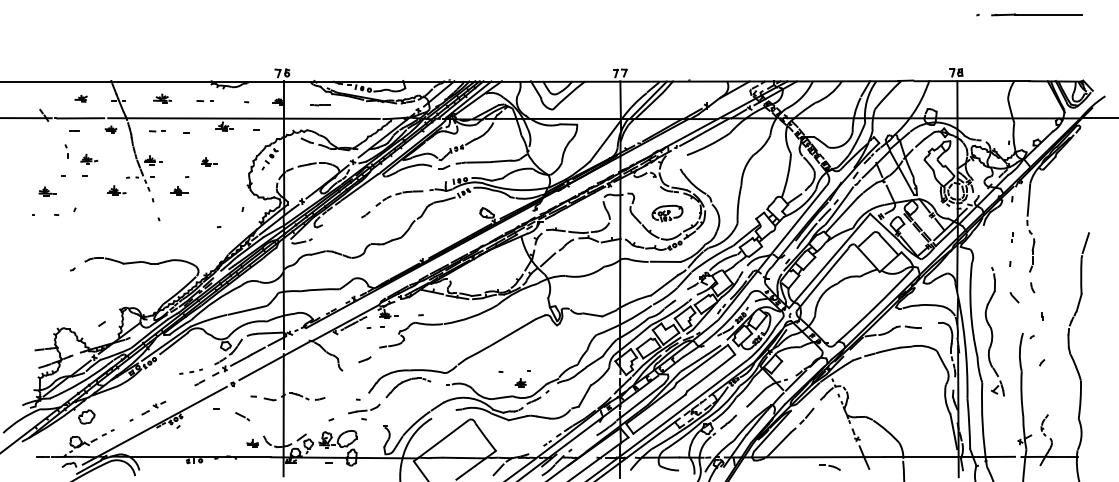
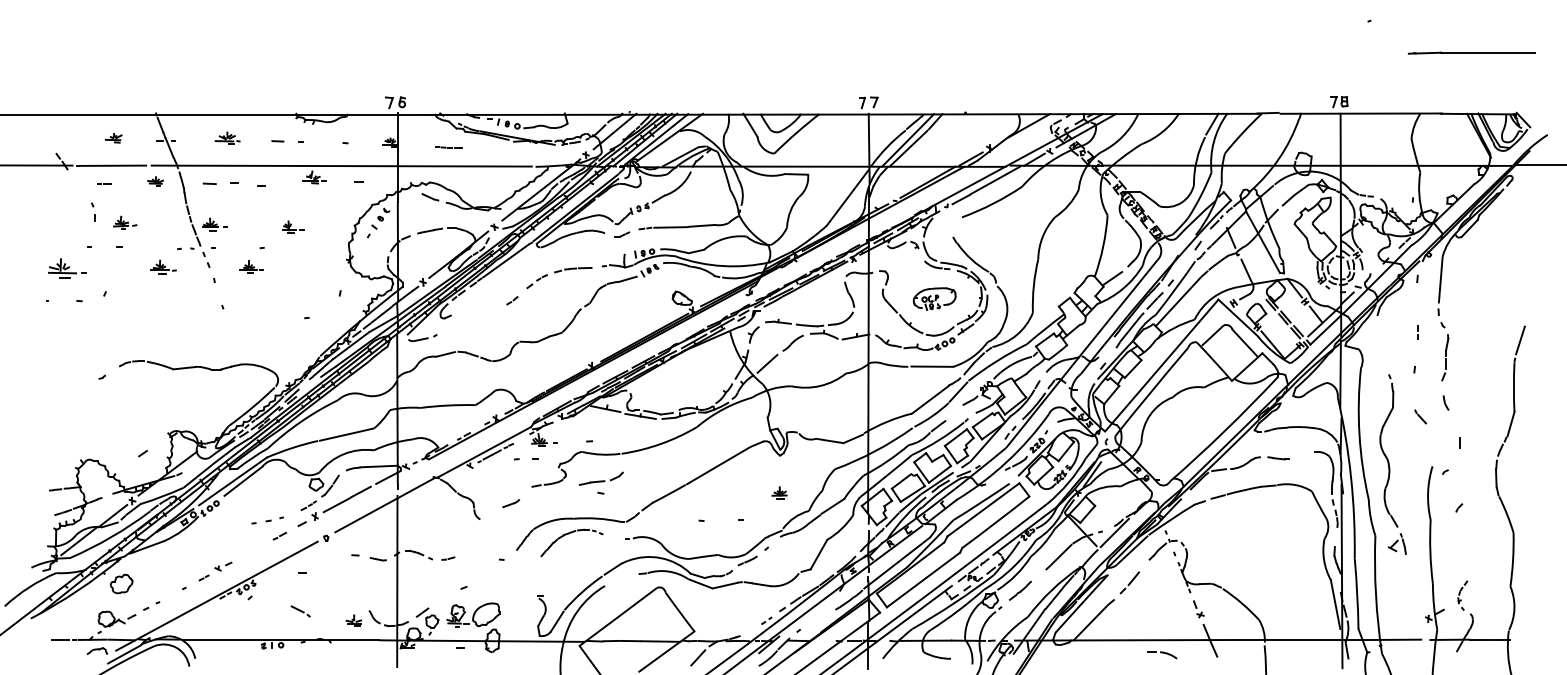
part: (1036, 14) -> (1470, 52), moved
part: (204, 101) -> (286, 142), size x1.4
part: (157, 131) -> (220, 184), size x1.6
part: (47, 191) -> (66, 268), size x1.6
part: (520, 382) -> (779, 492), moved
part: (364, 411) -> (601, 482), moved
line: (242, 416) -> (300, 611), moved

